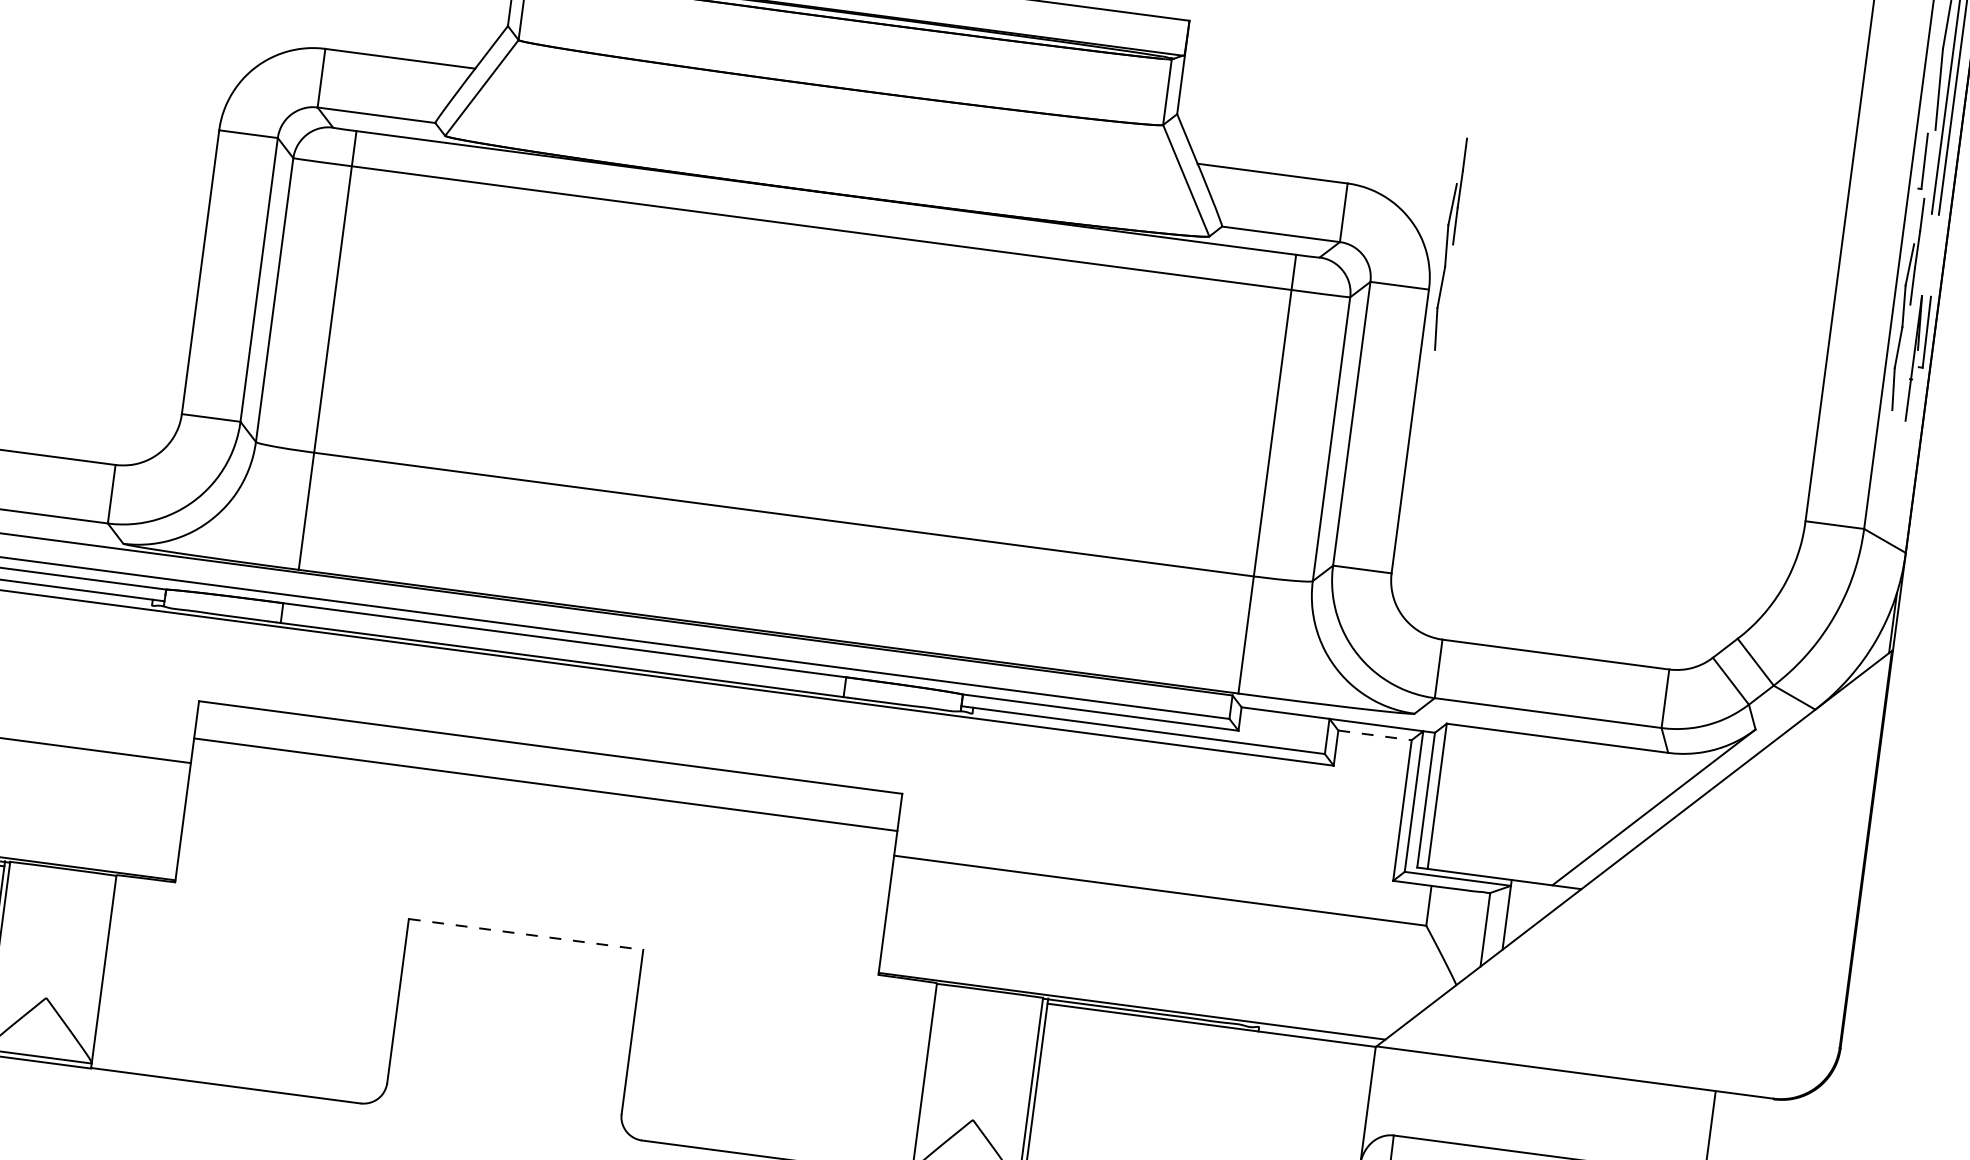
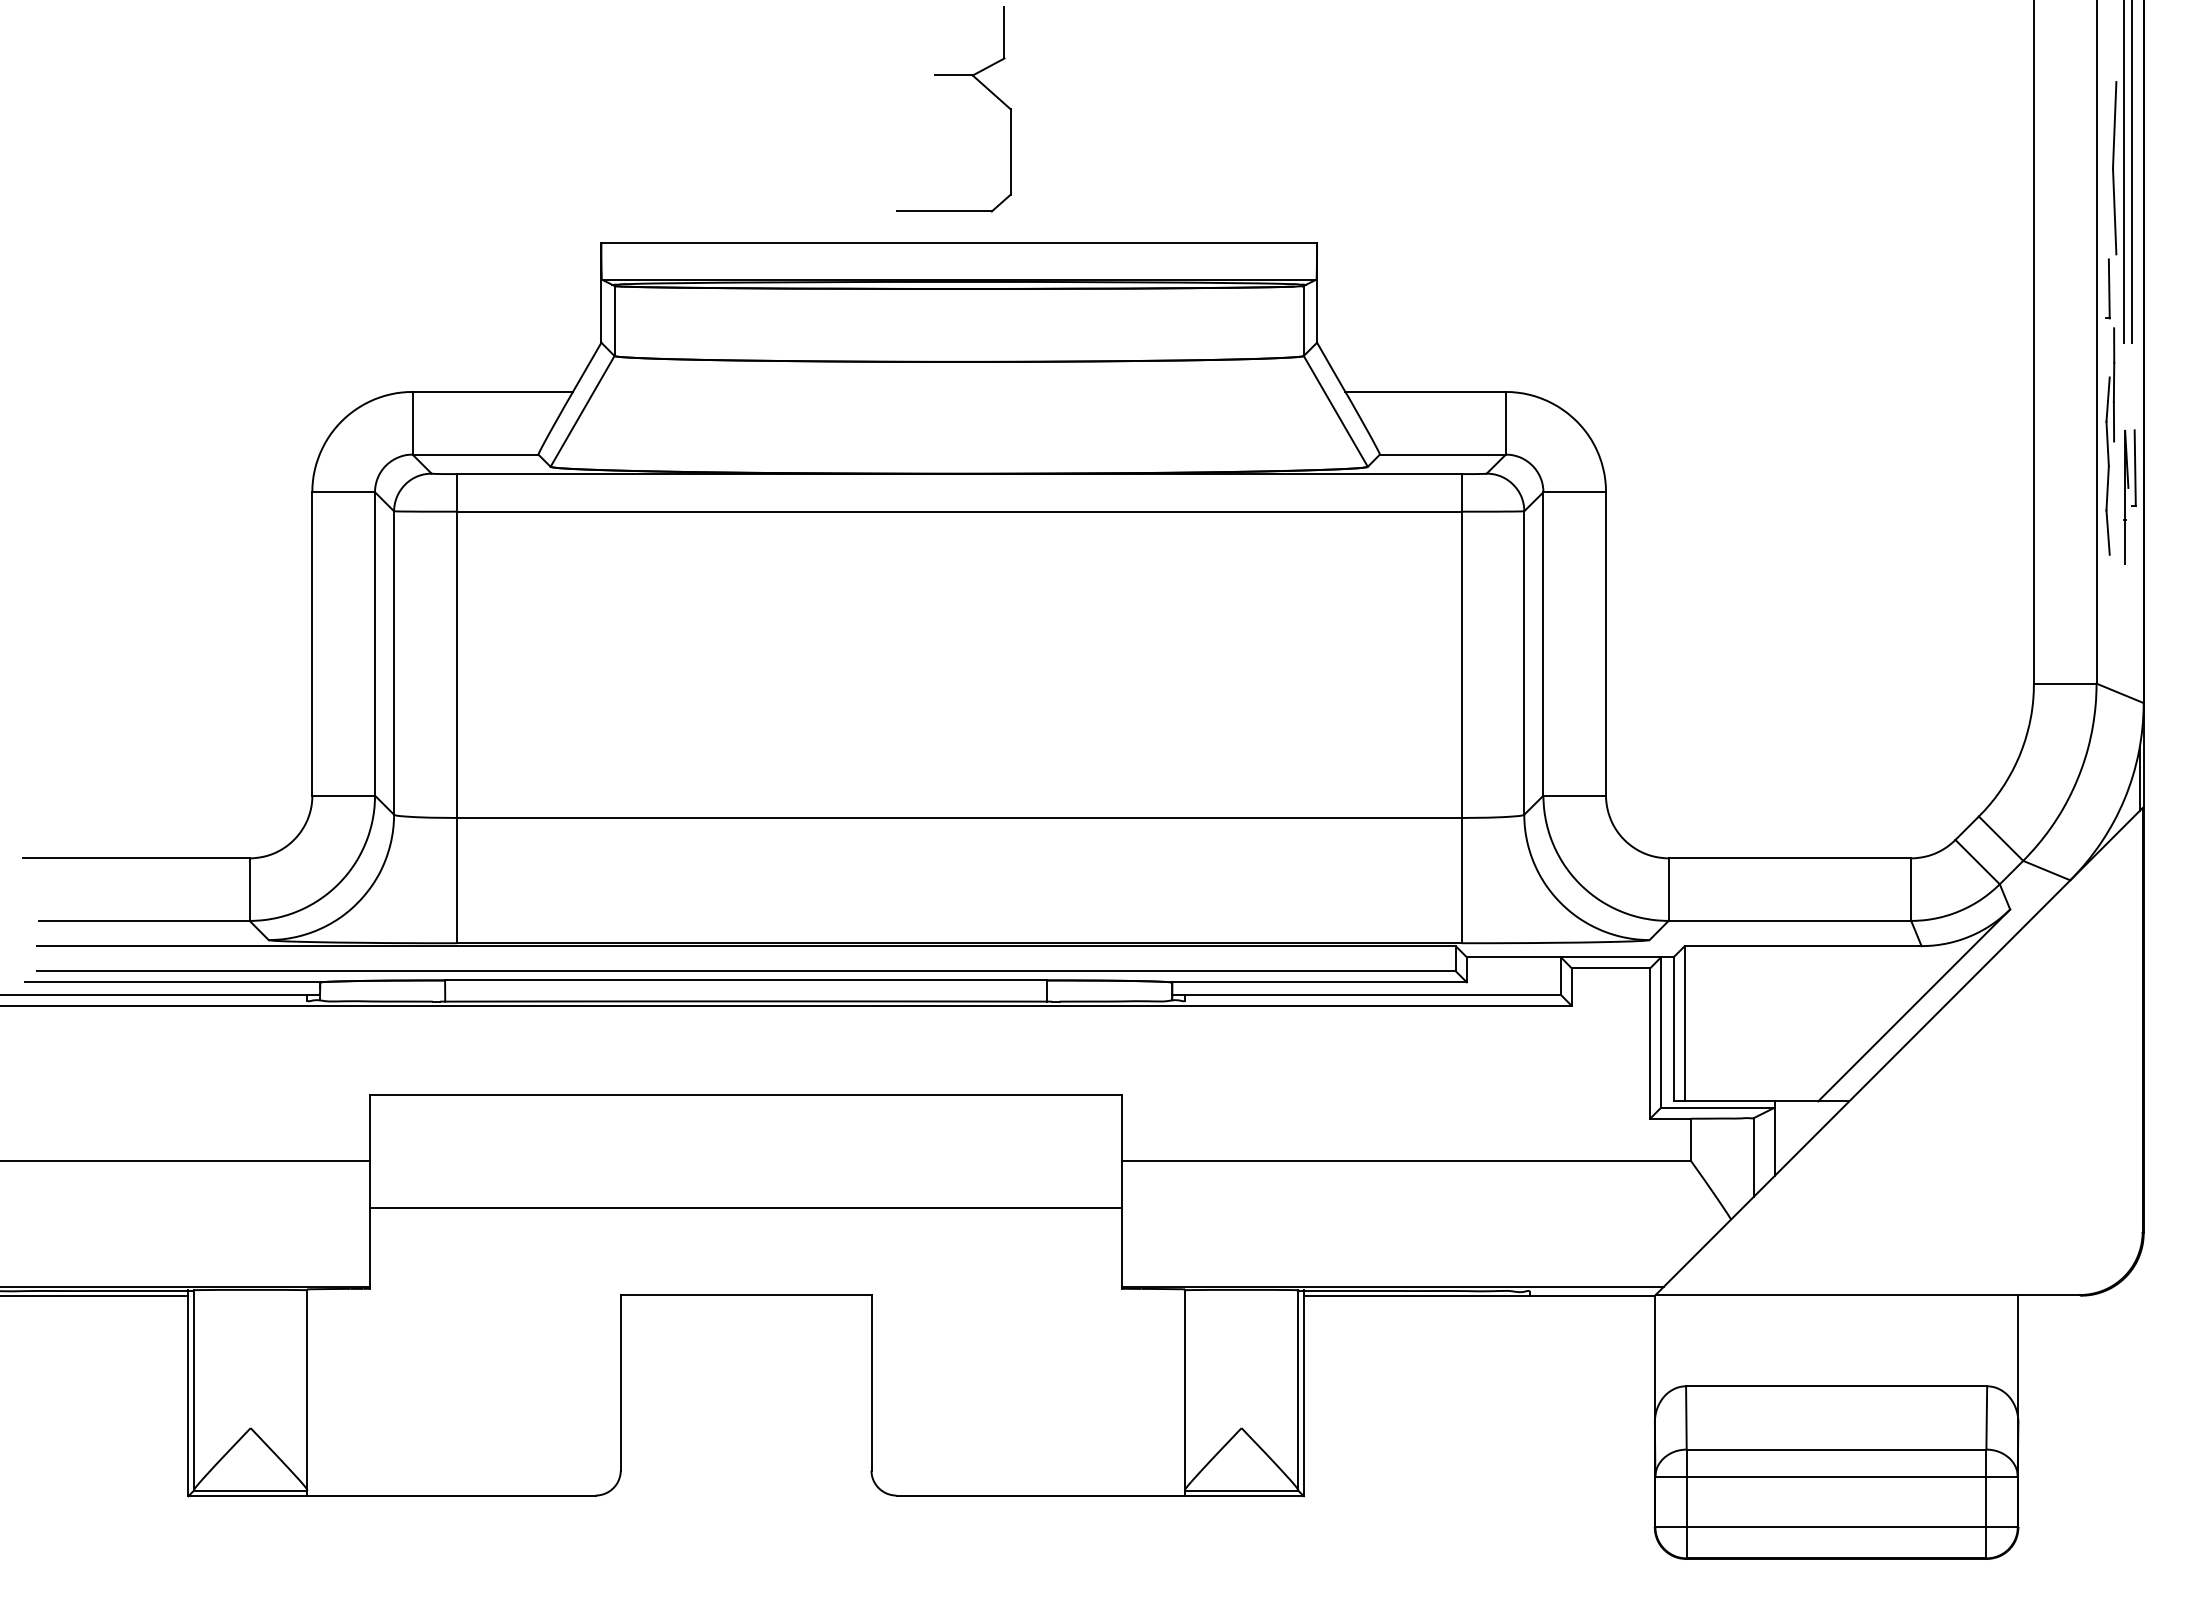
part: (1449, 244) -> (1621, 441), removed
line: (1375, 735) -> (1611, 968), dashed -> solid
line: (546, 784) -> (746, 1207), moved
line: (526, 934) -> (746, 1295), dashed -> solid

